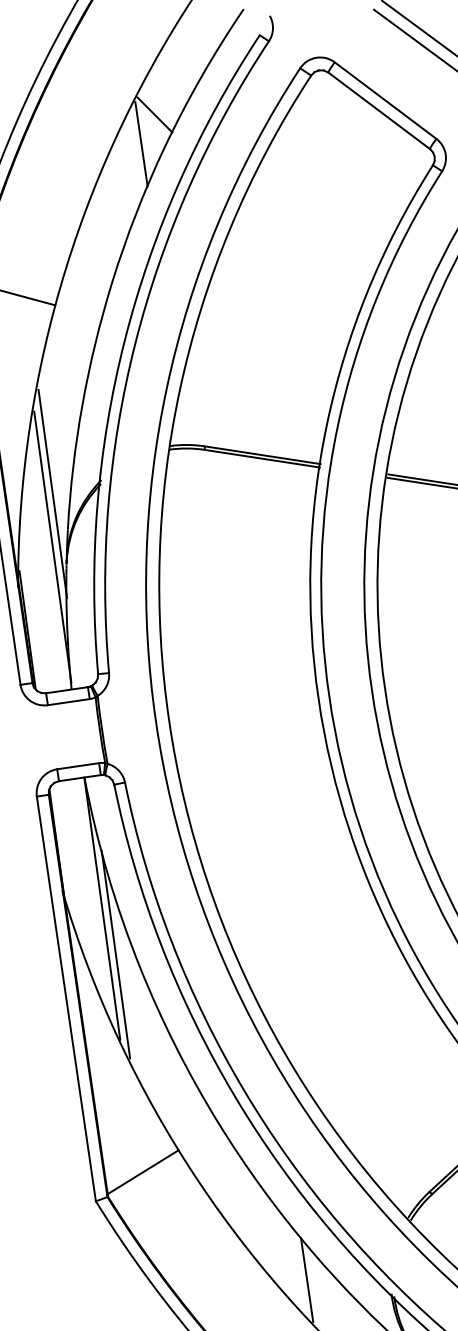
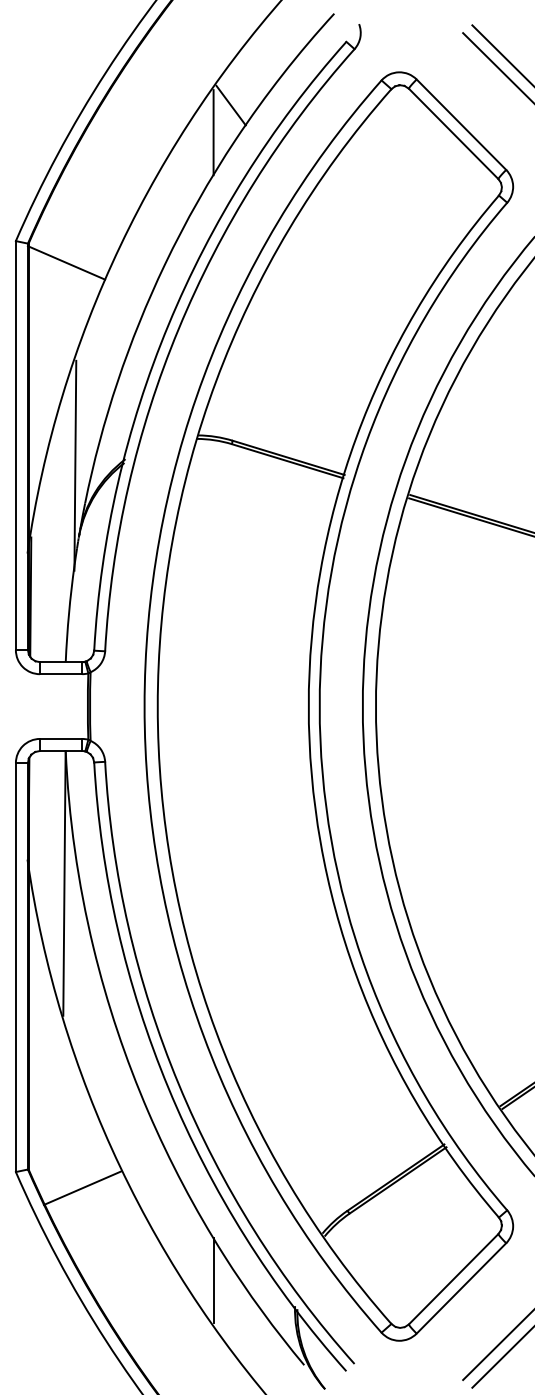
line: (52, 547) -> (67, 518), removed
line: (116, 954) -> (71, 930), removed
line: (142, 1171) -> (82, 1187), moved

